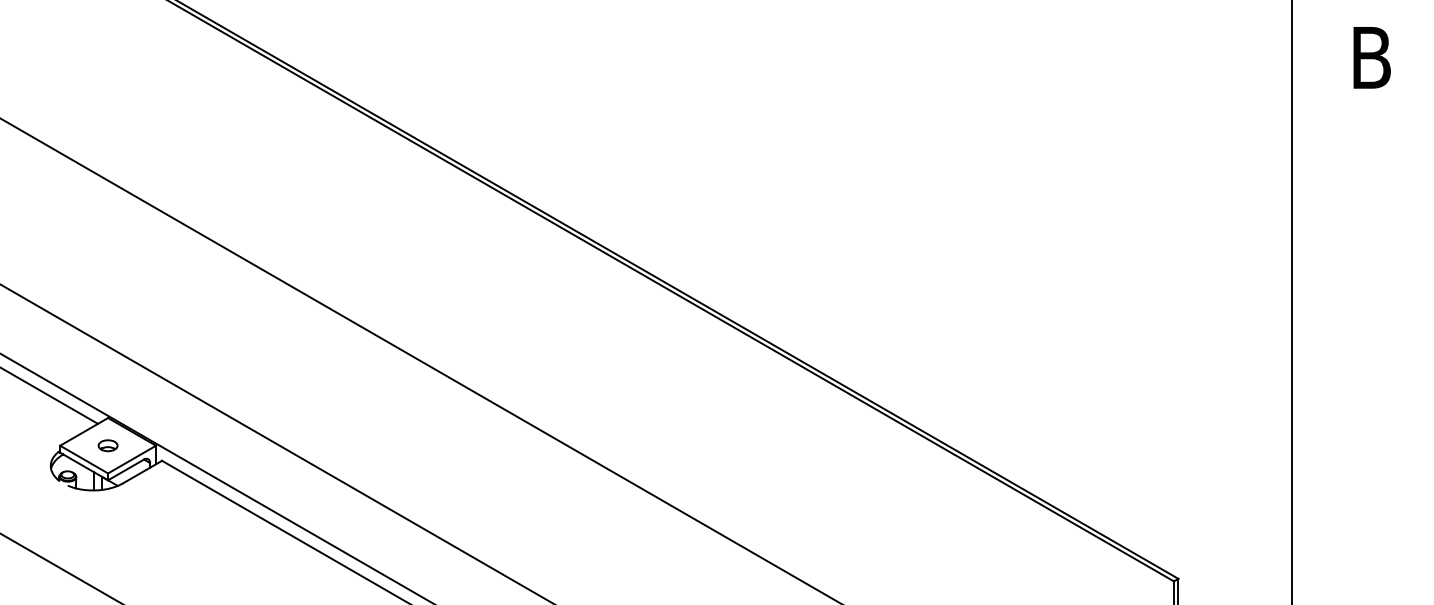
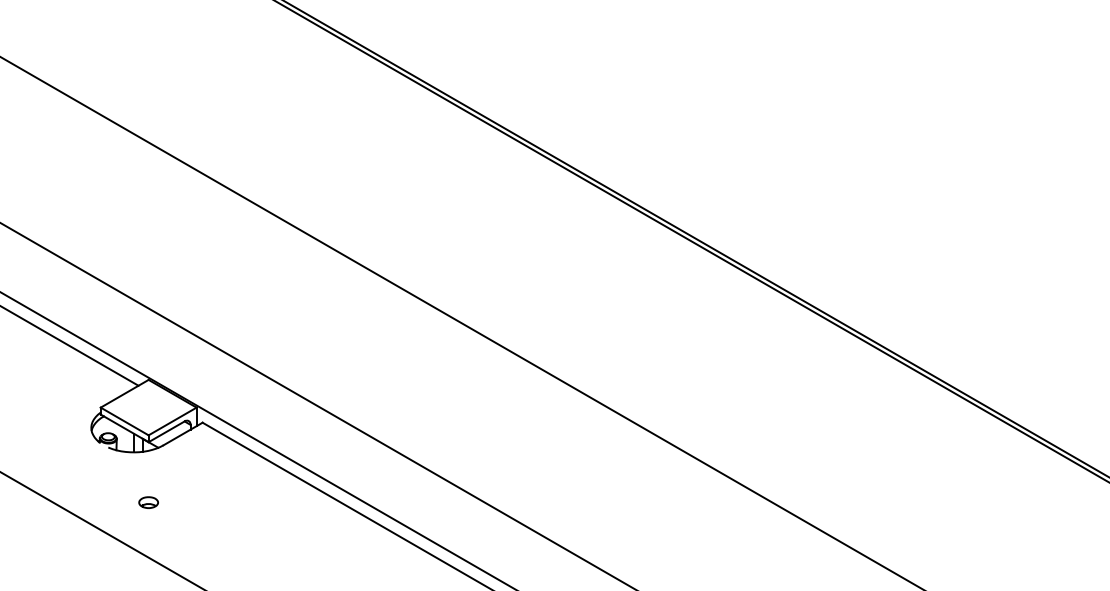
part: (107, 445) -> (148, 502), moved

